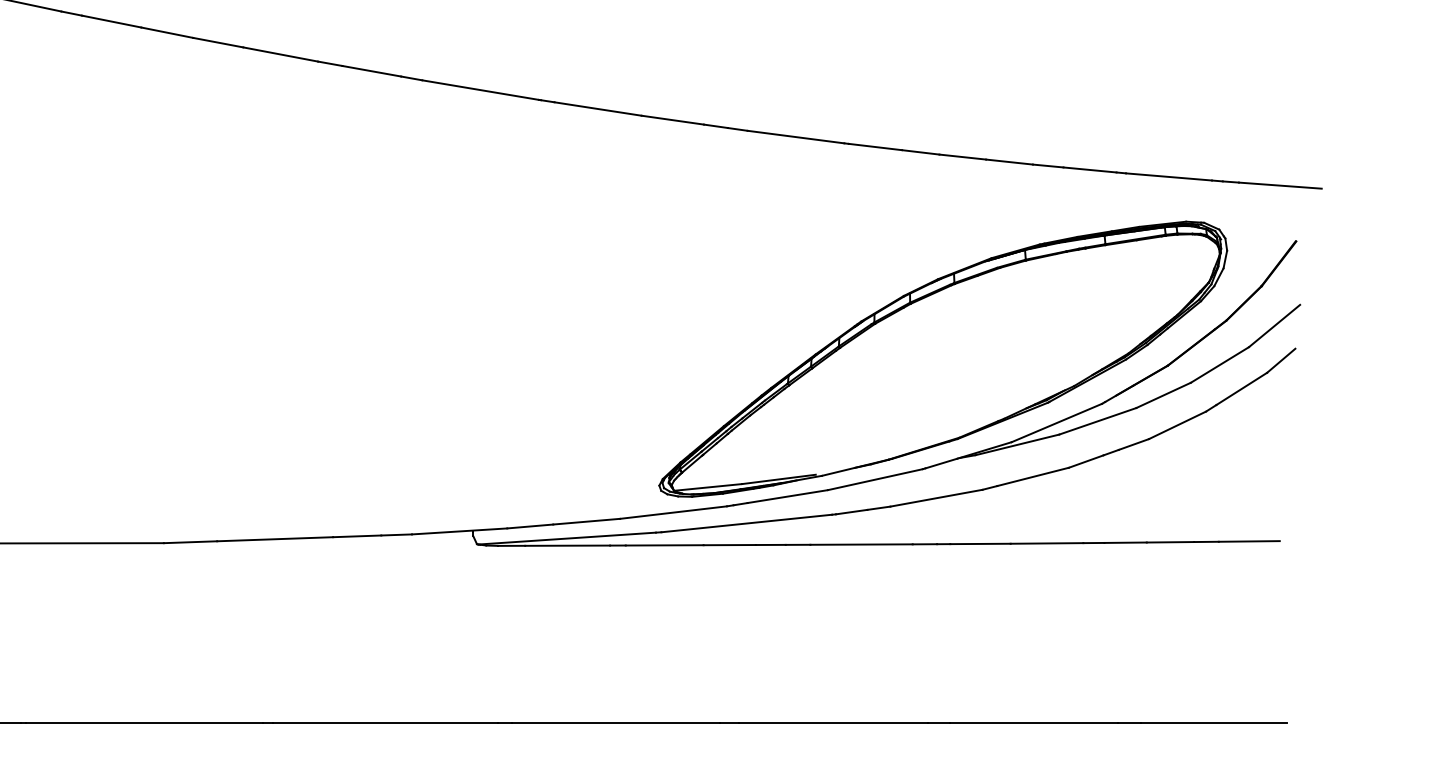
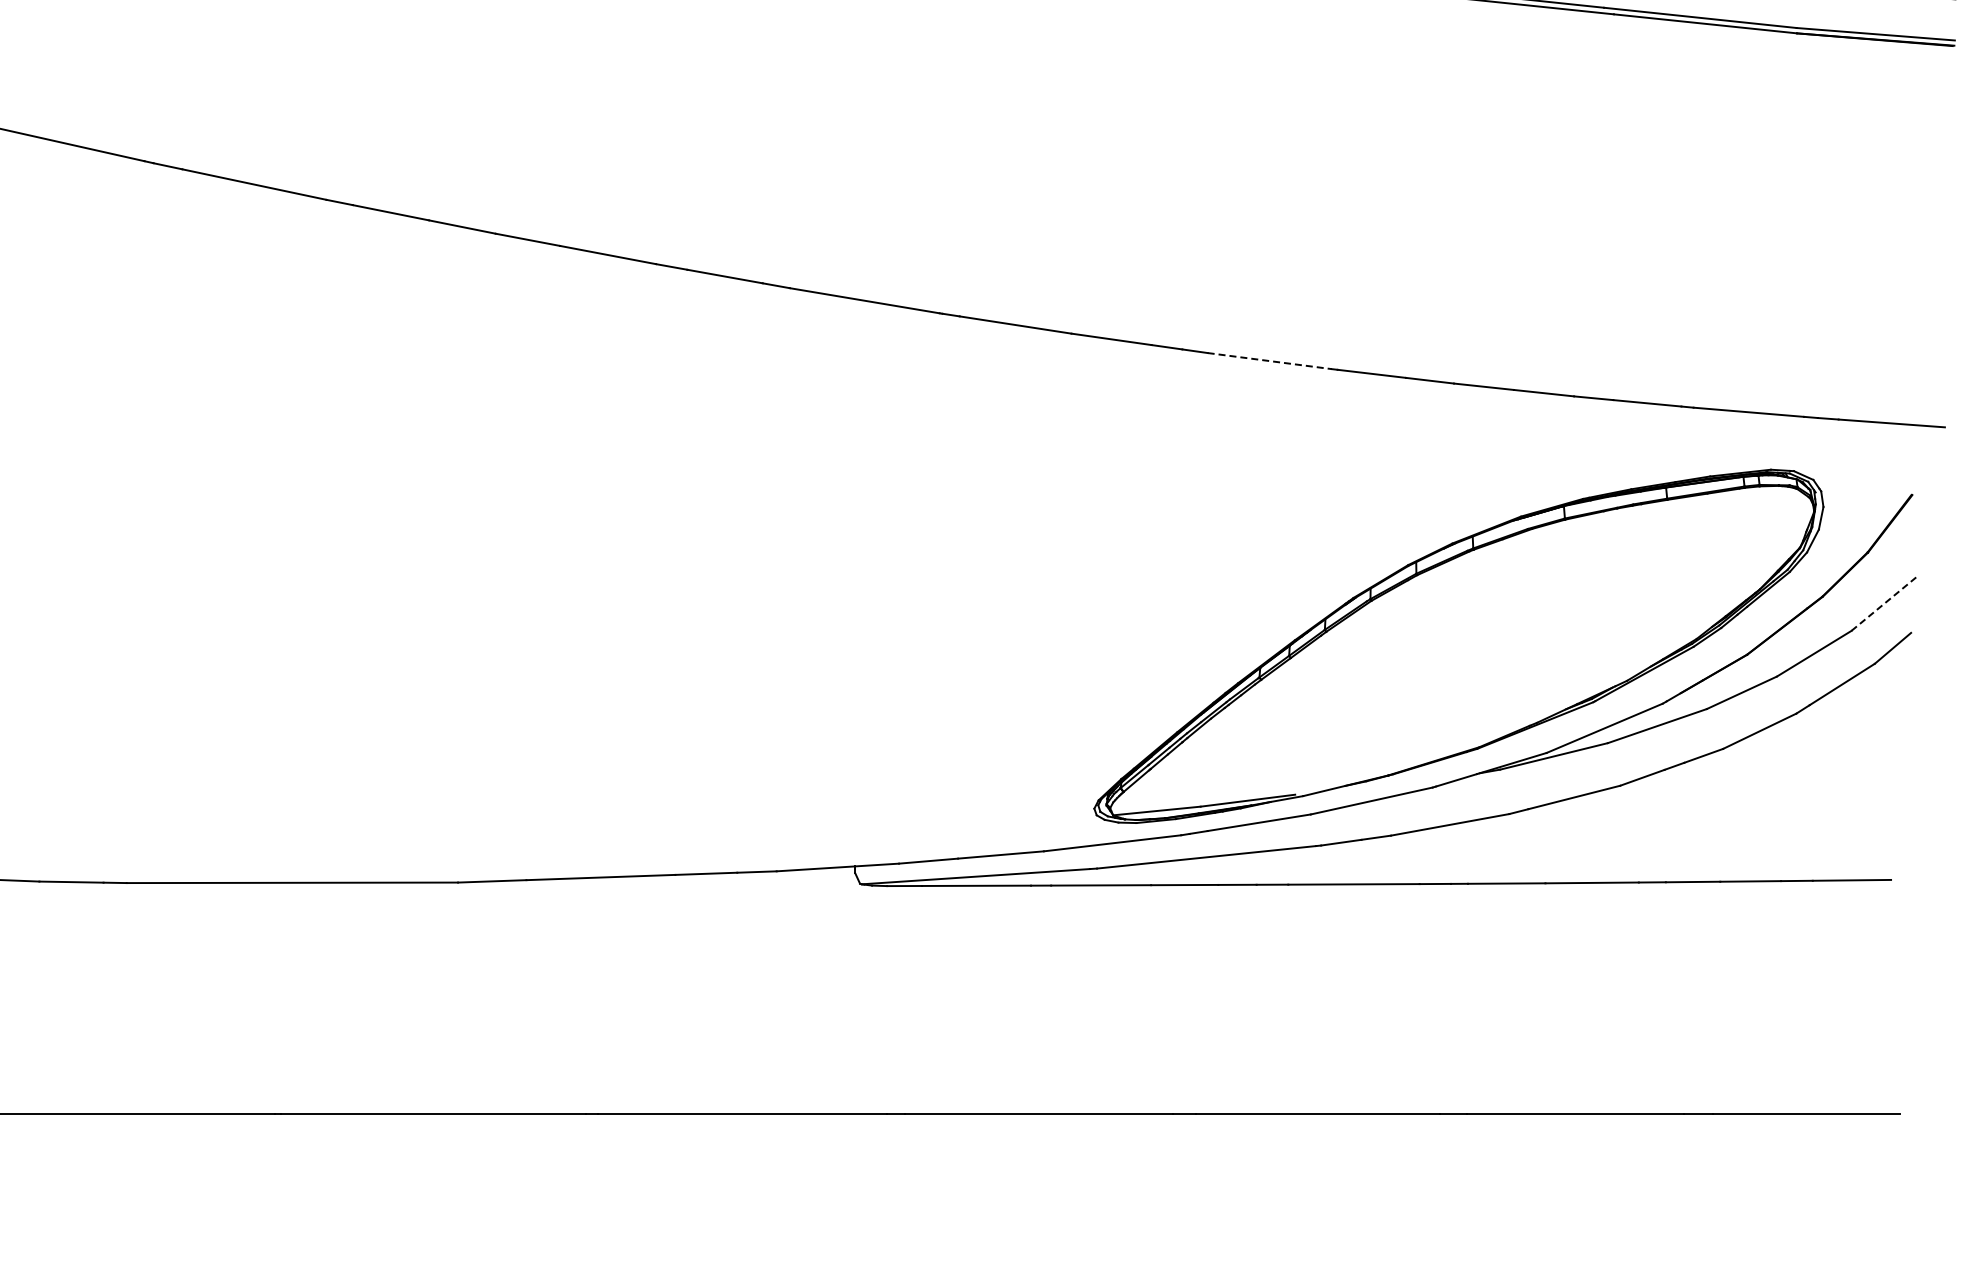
line: (795, 137) -> (1269, 361), solid -> dashed
line: (1274, 325) -> (1884, 603), solid -> dashed

